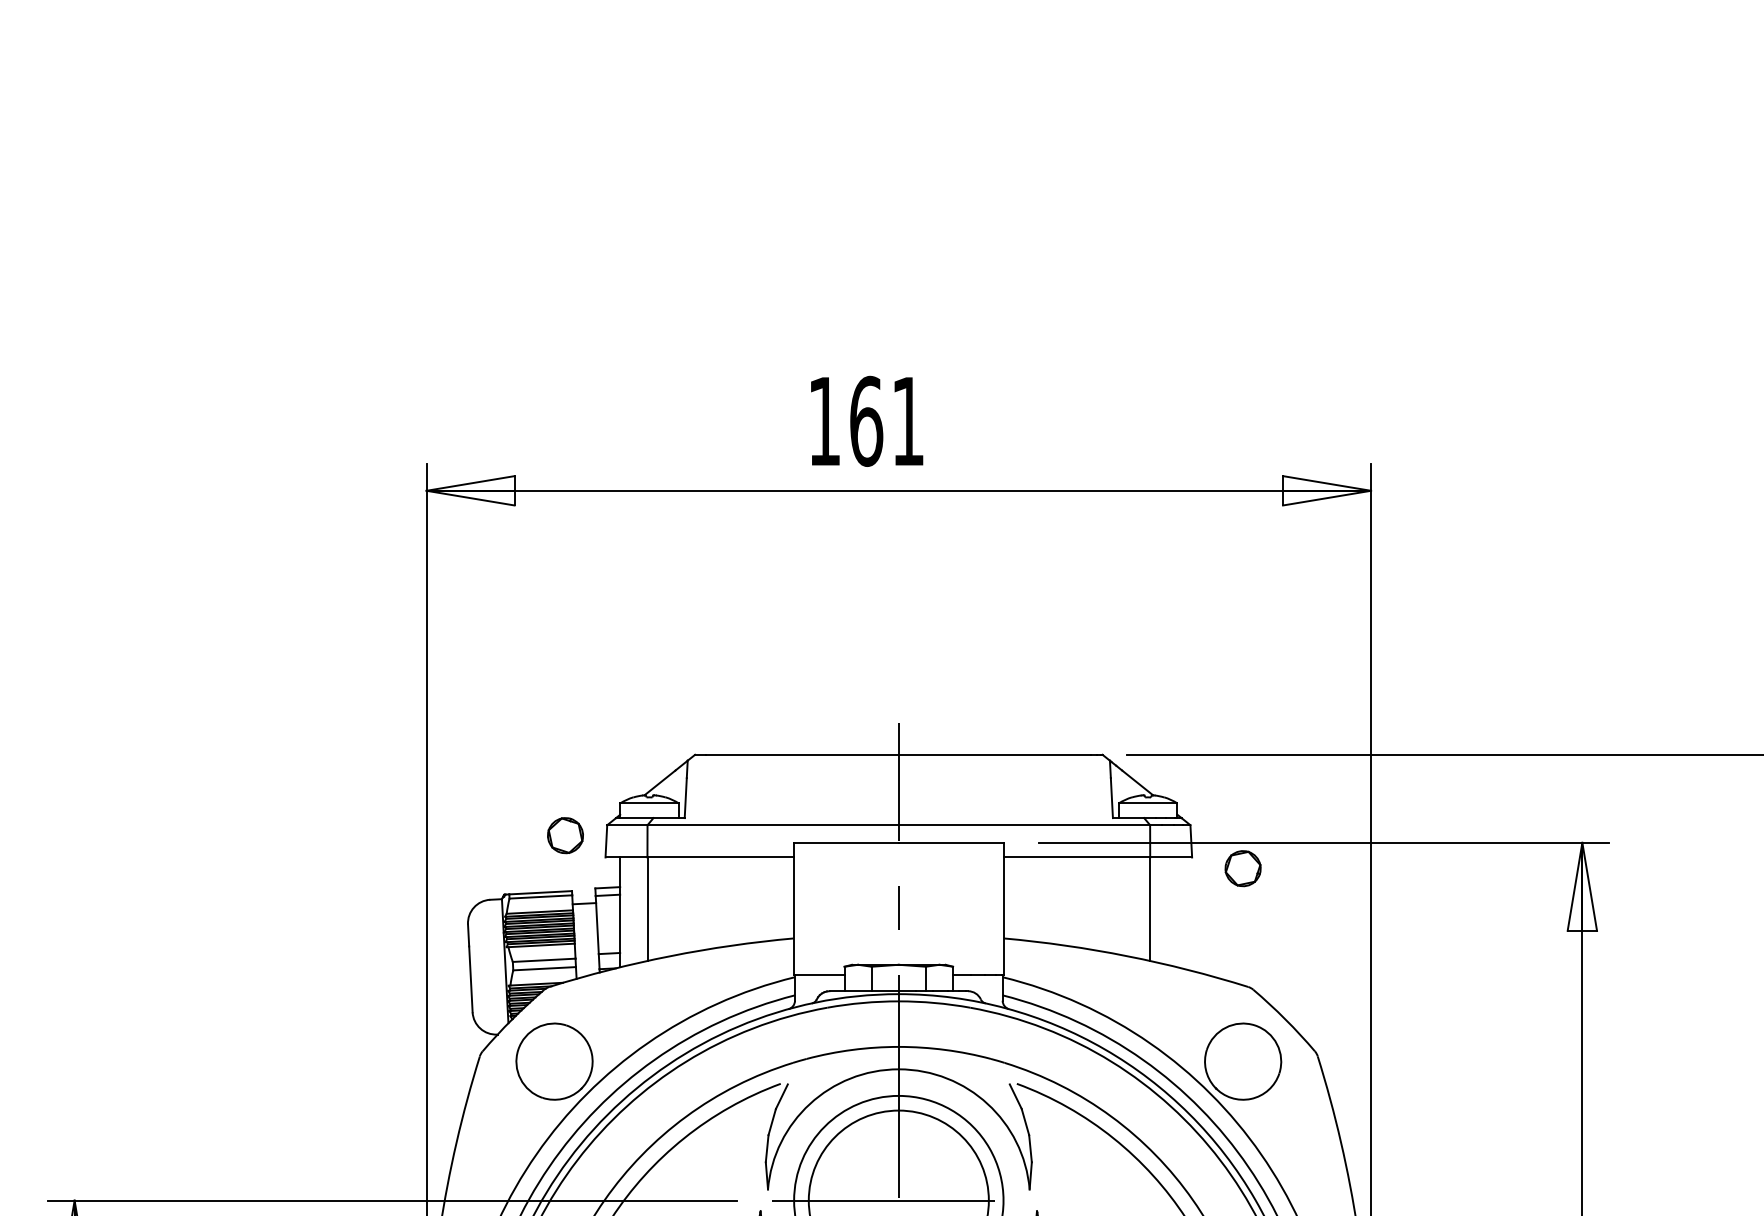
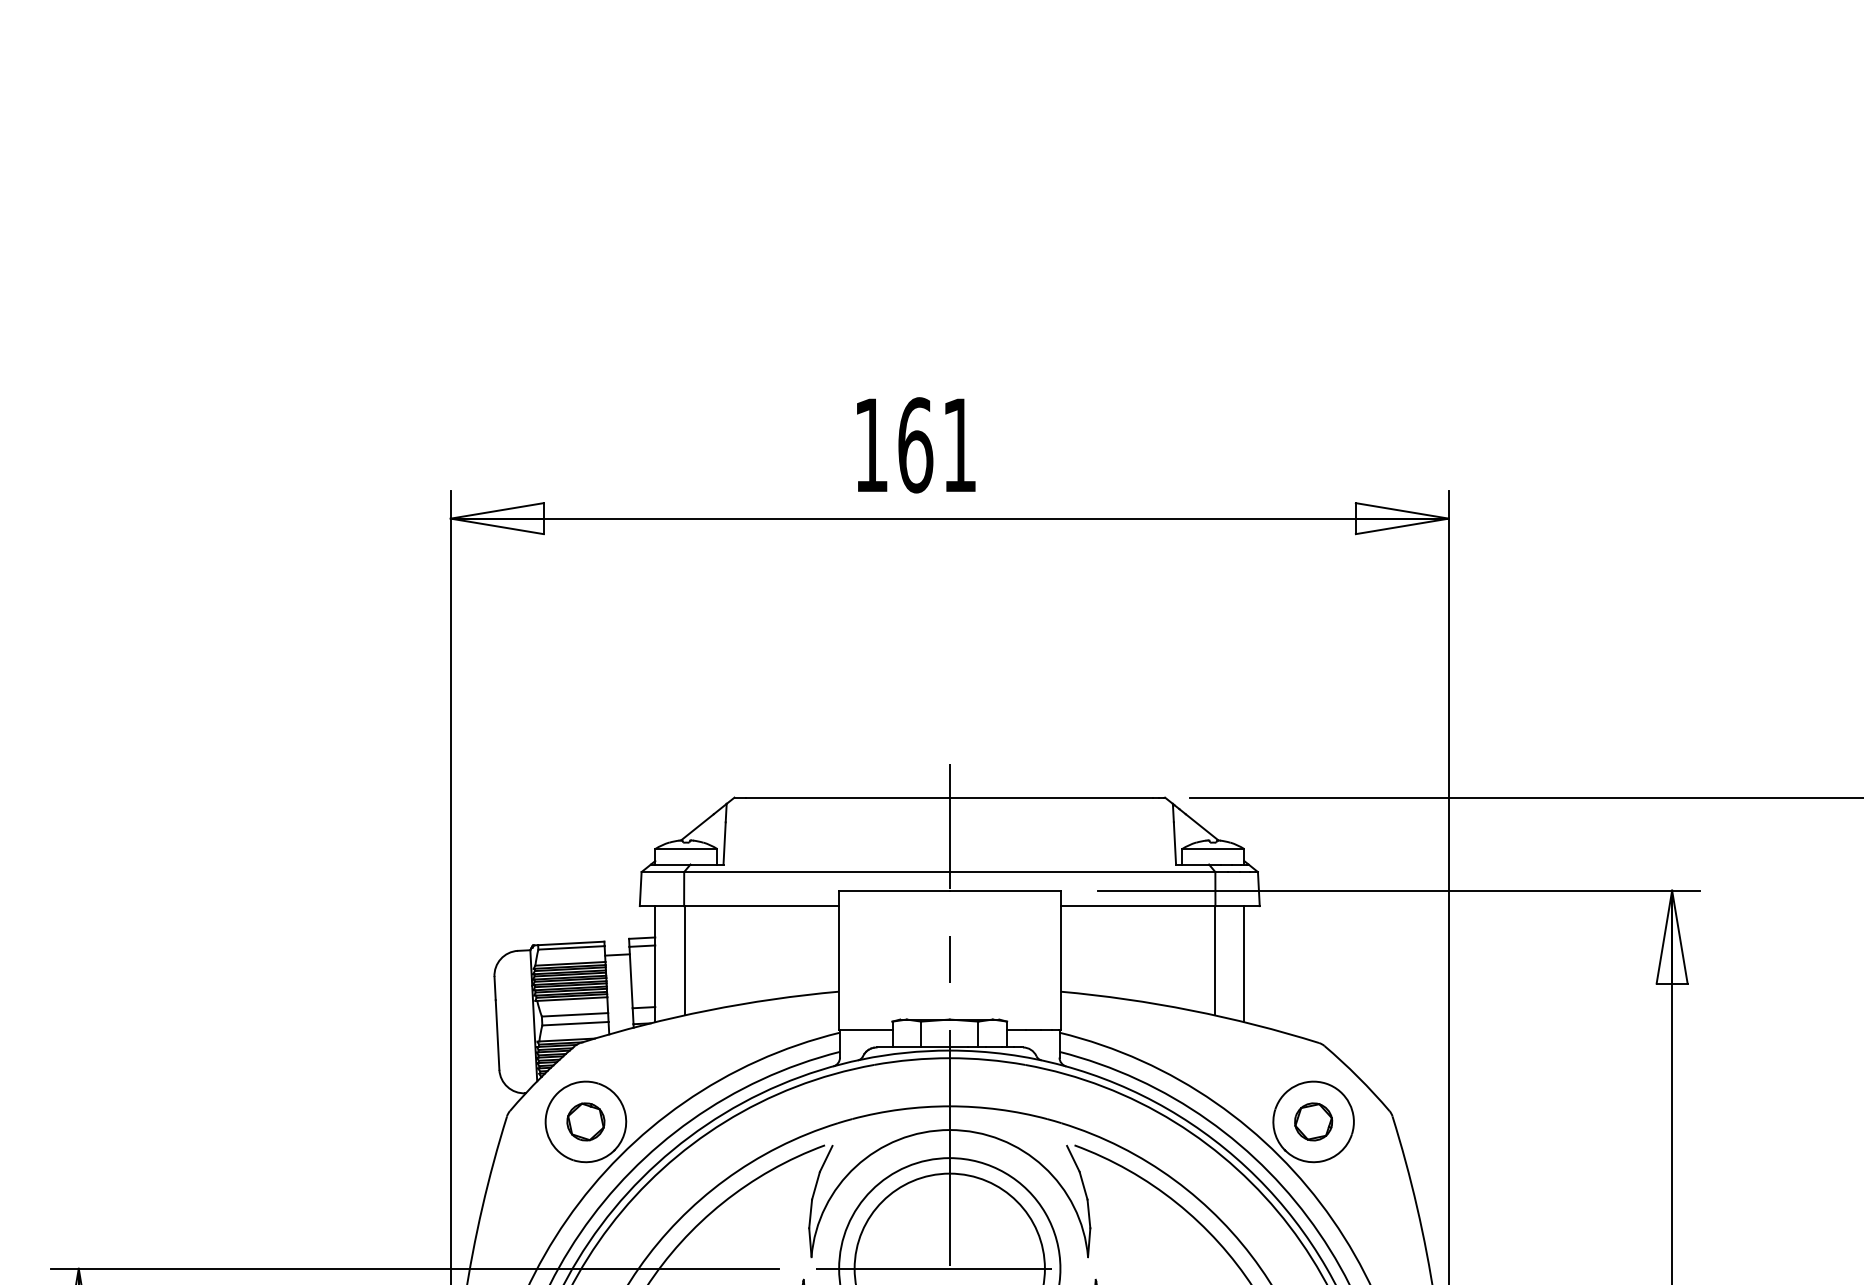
part: (565, 835) -> (585, 1121), moved
part: (1242, 868) -> (1312, 1121), moved
line: (1177, 912) -> (1244, 964), added

